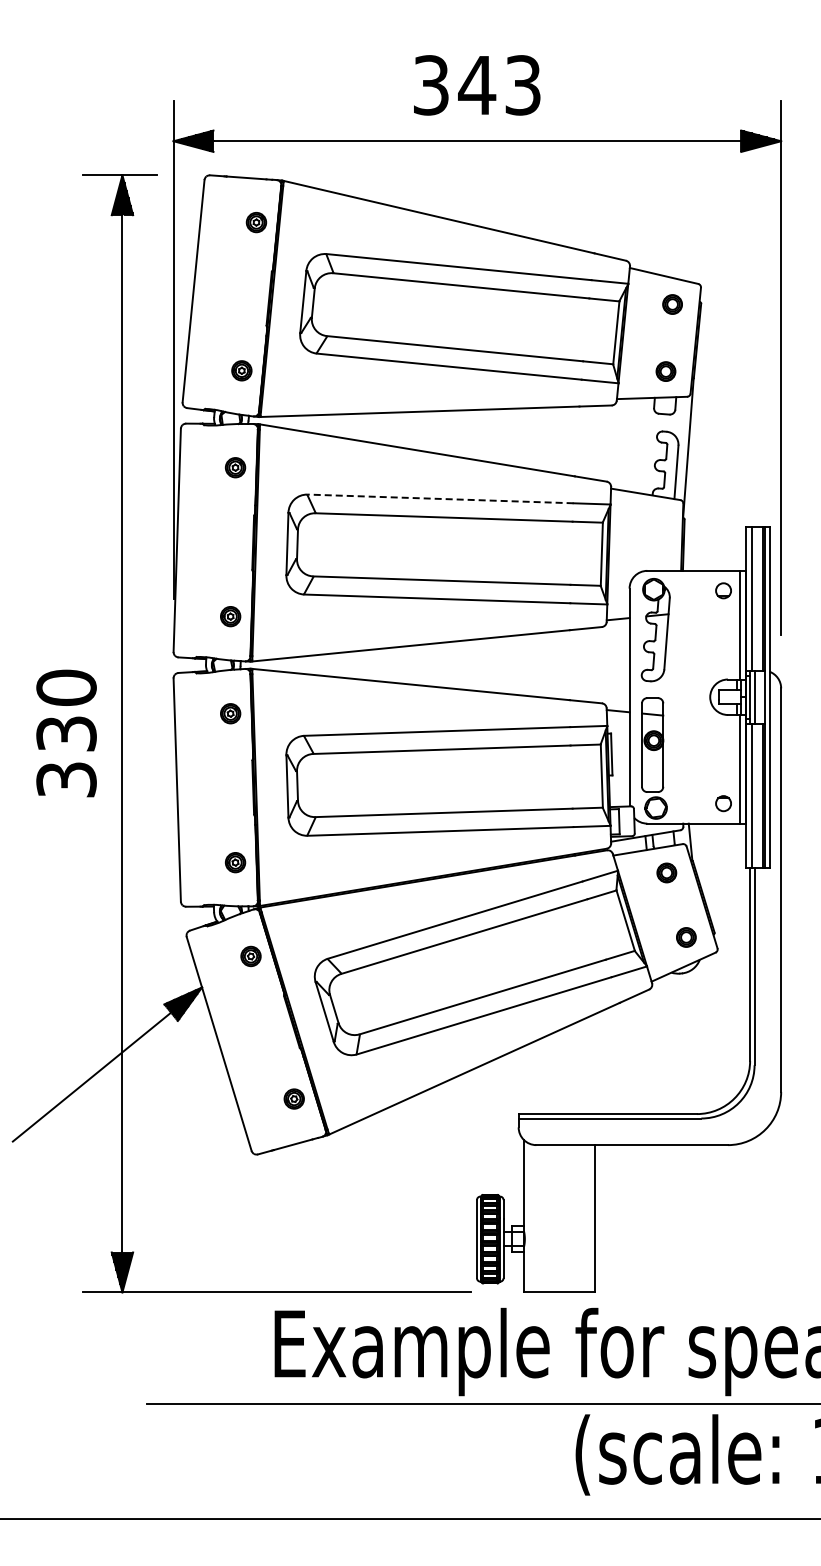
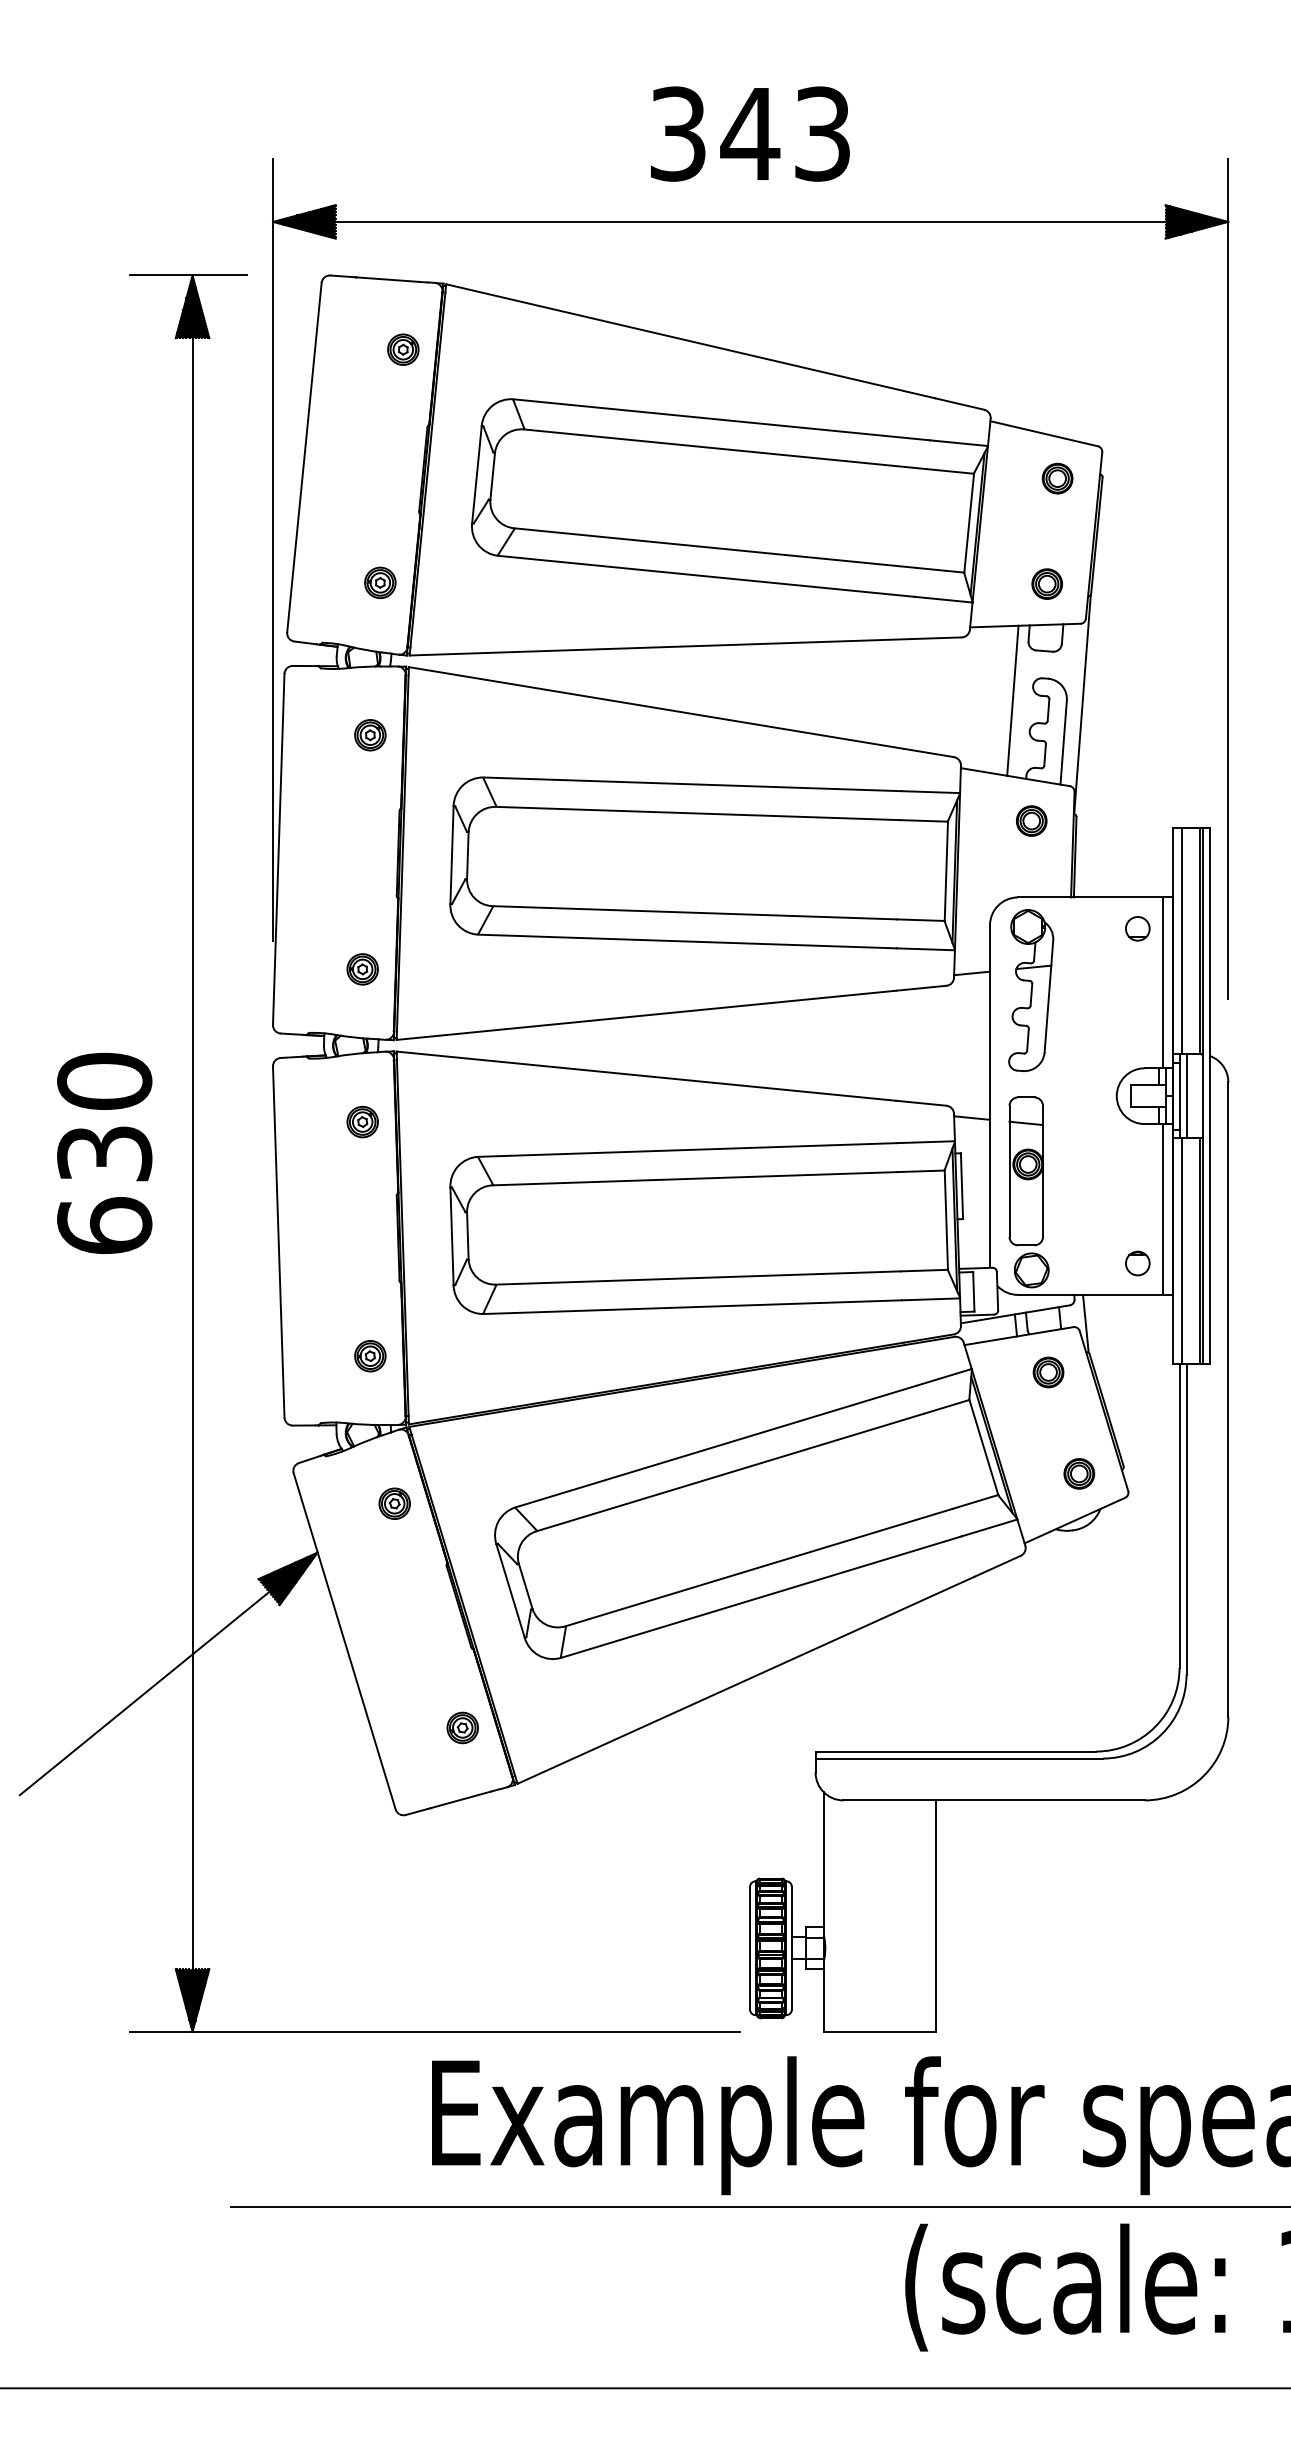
line: (643, 445) -> (1011, 700), added
line: (440, 498) -> (692, 783), dashed -> solid
part: (655, 522) -> (1030, 821), added
text: (66, 779) -> (104, 1225), 330 -> 630

